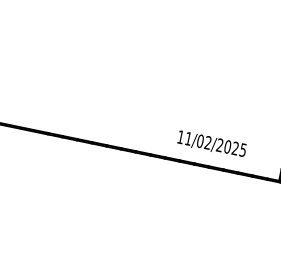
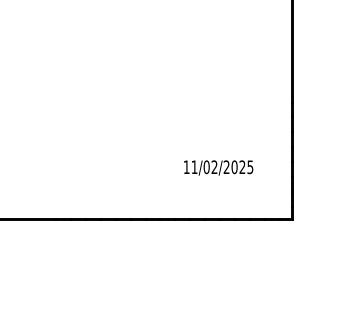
text: (211, 143) -> (218, 167), moved

